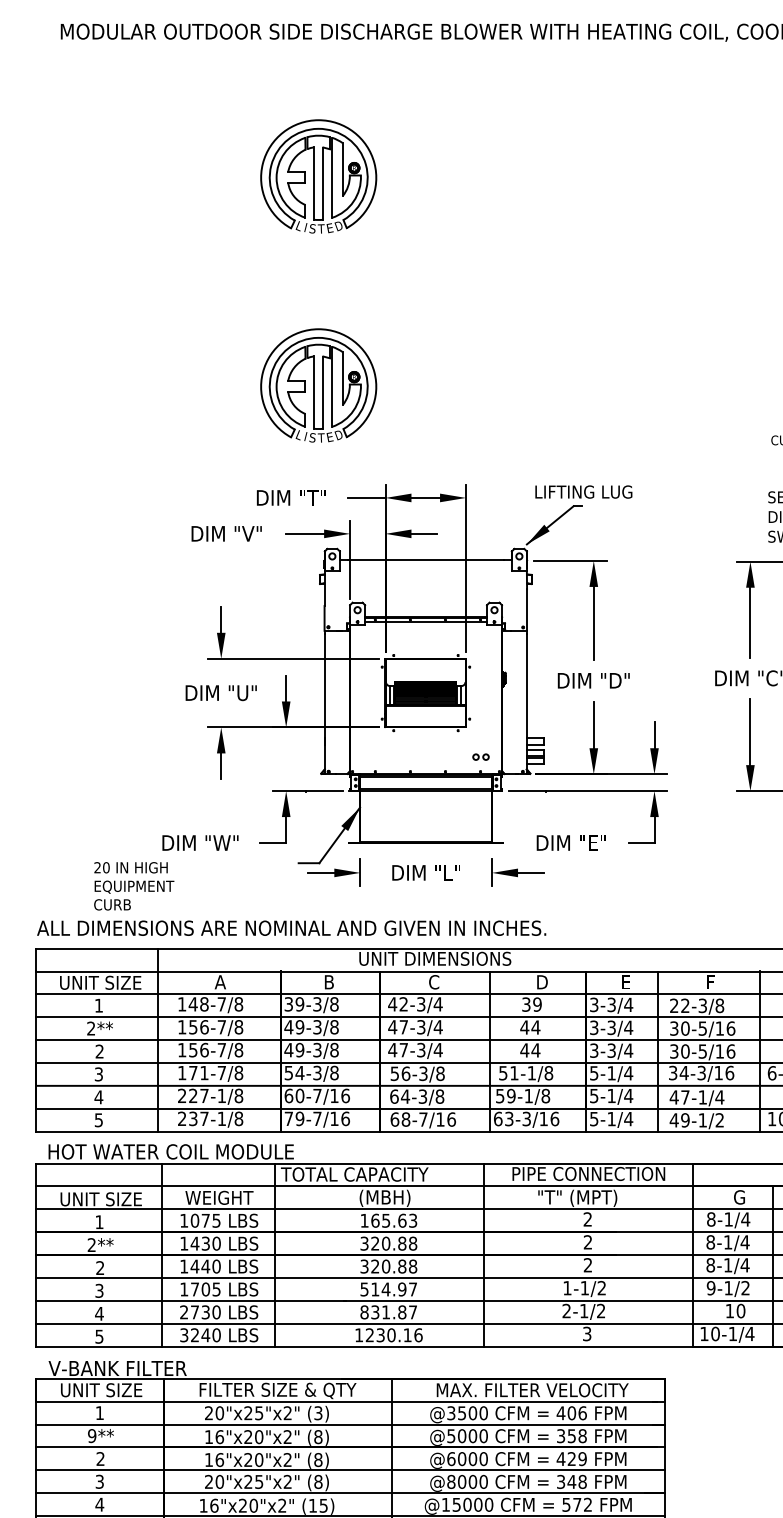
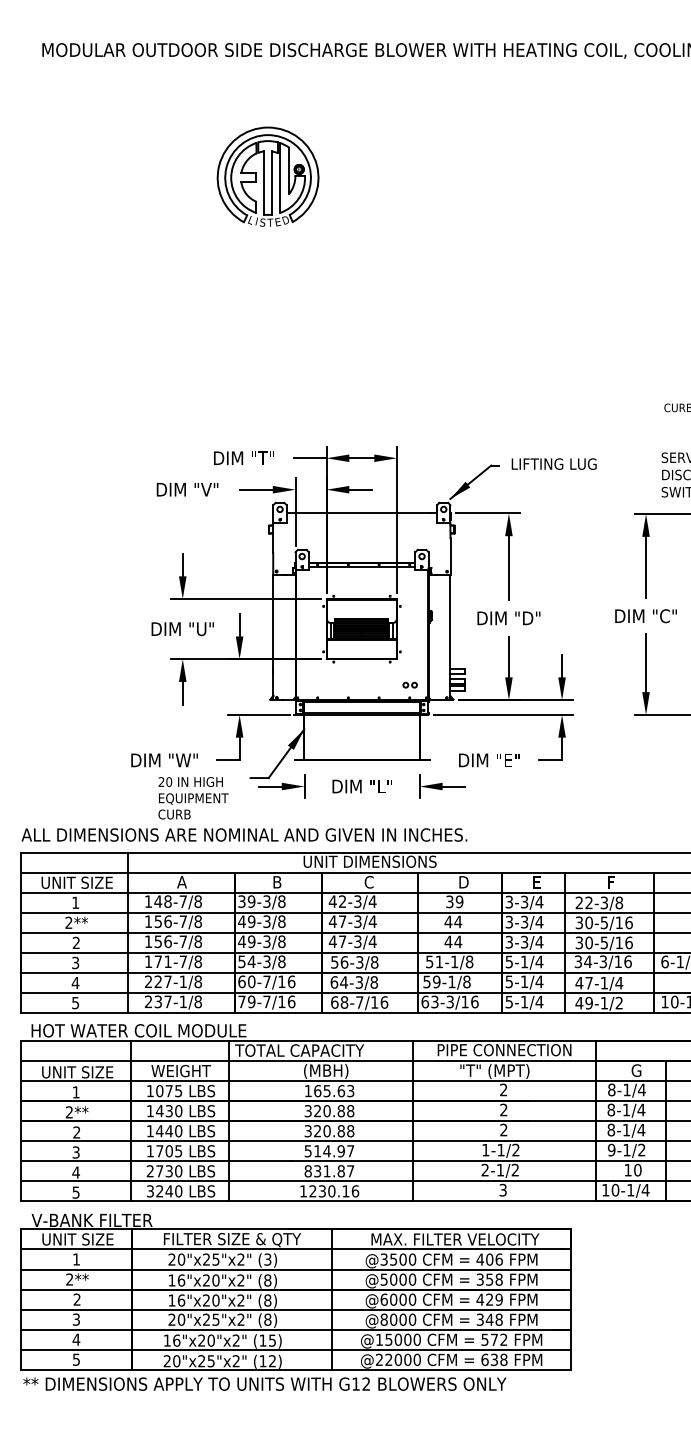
part: (318, 385) -> (267, 359), removed
text: (583, 491) -> (553, 463), moved
text: (134, 886) -> (193, 798), moved
text: (91, 1435) -> (69, 1279), 9** -> 2**

